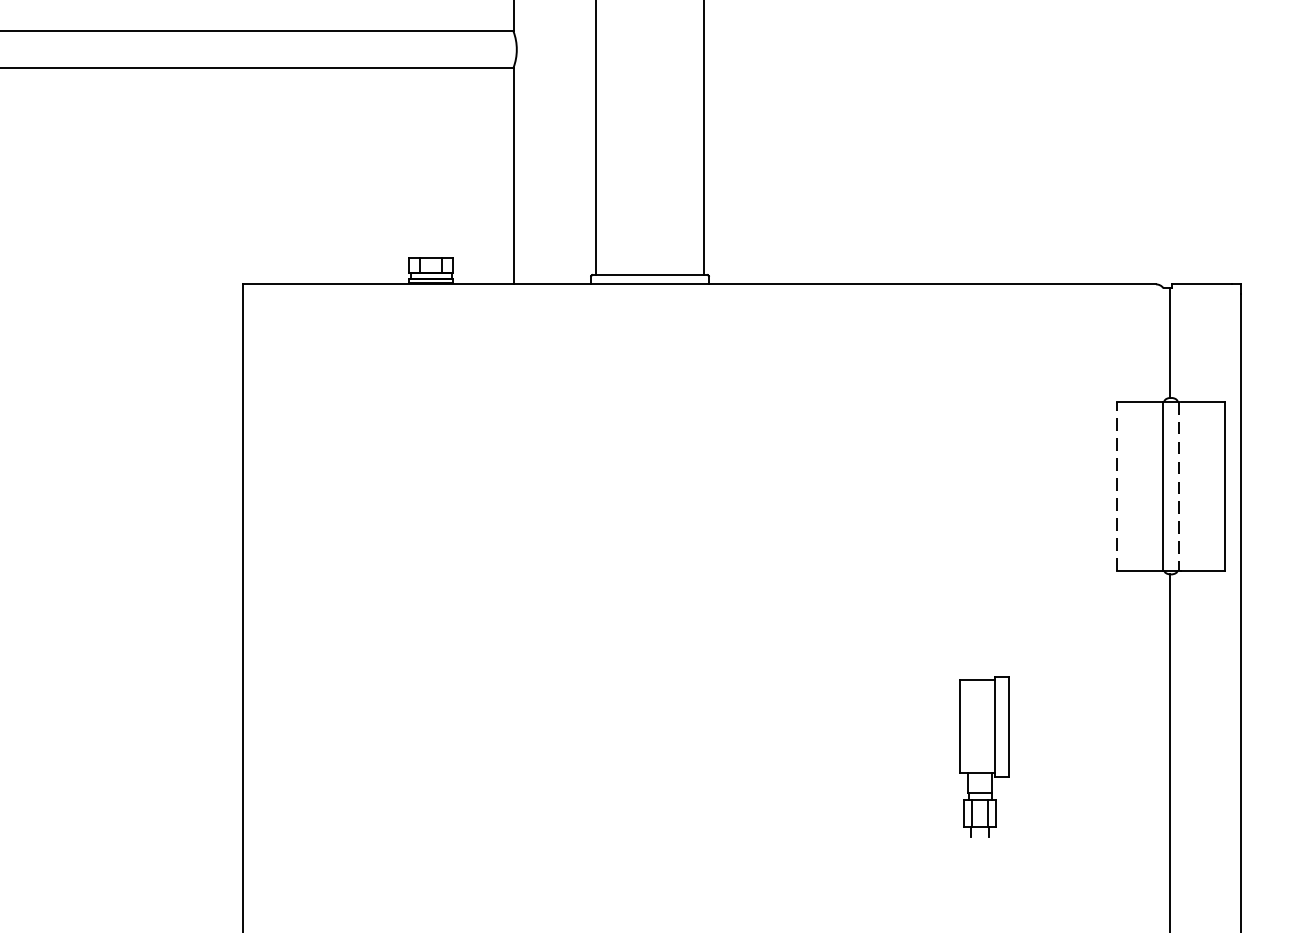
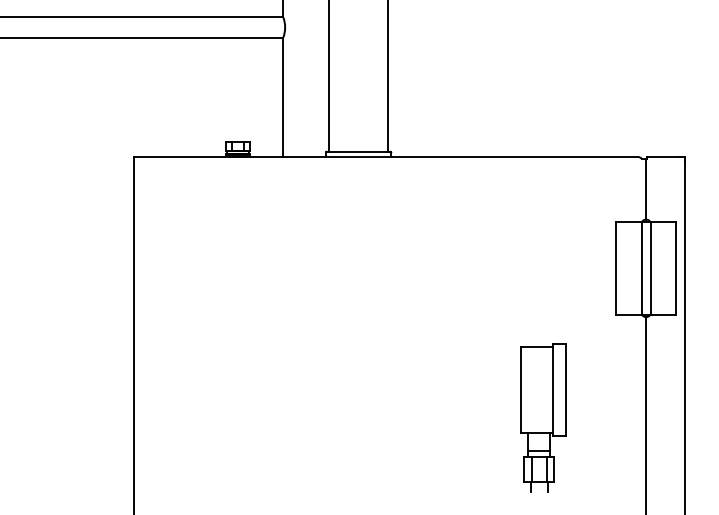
line: (1117, 486) -> (616, 268), dashed -> solid
line: (1178, 486) -> (650, 268), dashed -> solid
part: (984, 756) -> (543, 417), size x1.67

